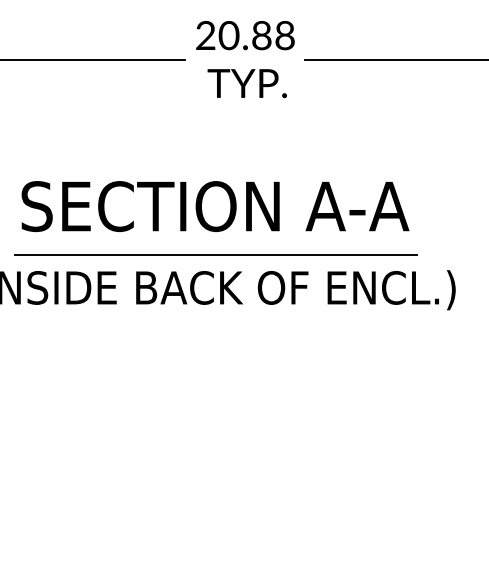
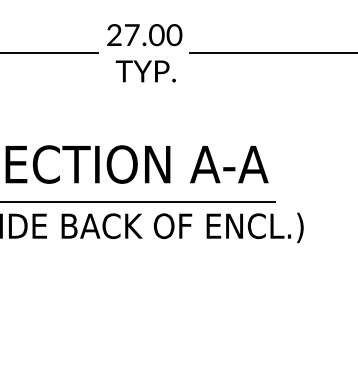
text: (256, 35) -> (152, 35), 20.88 -> 27.00

